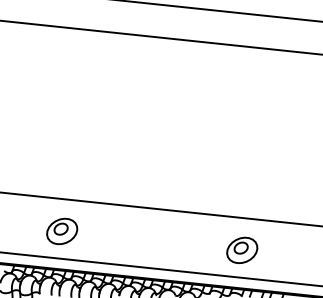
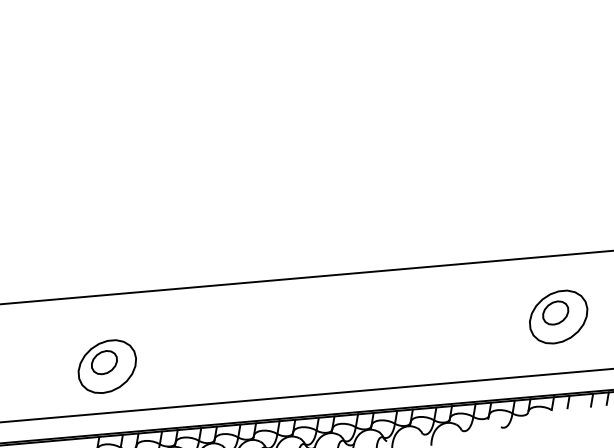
part: (62, 231) -> (107, 366), moved
part: (242, 249) -> (558, 315), moved

